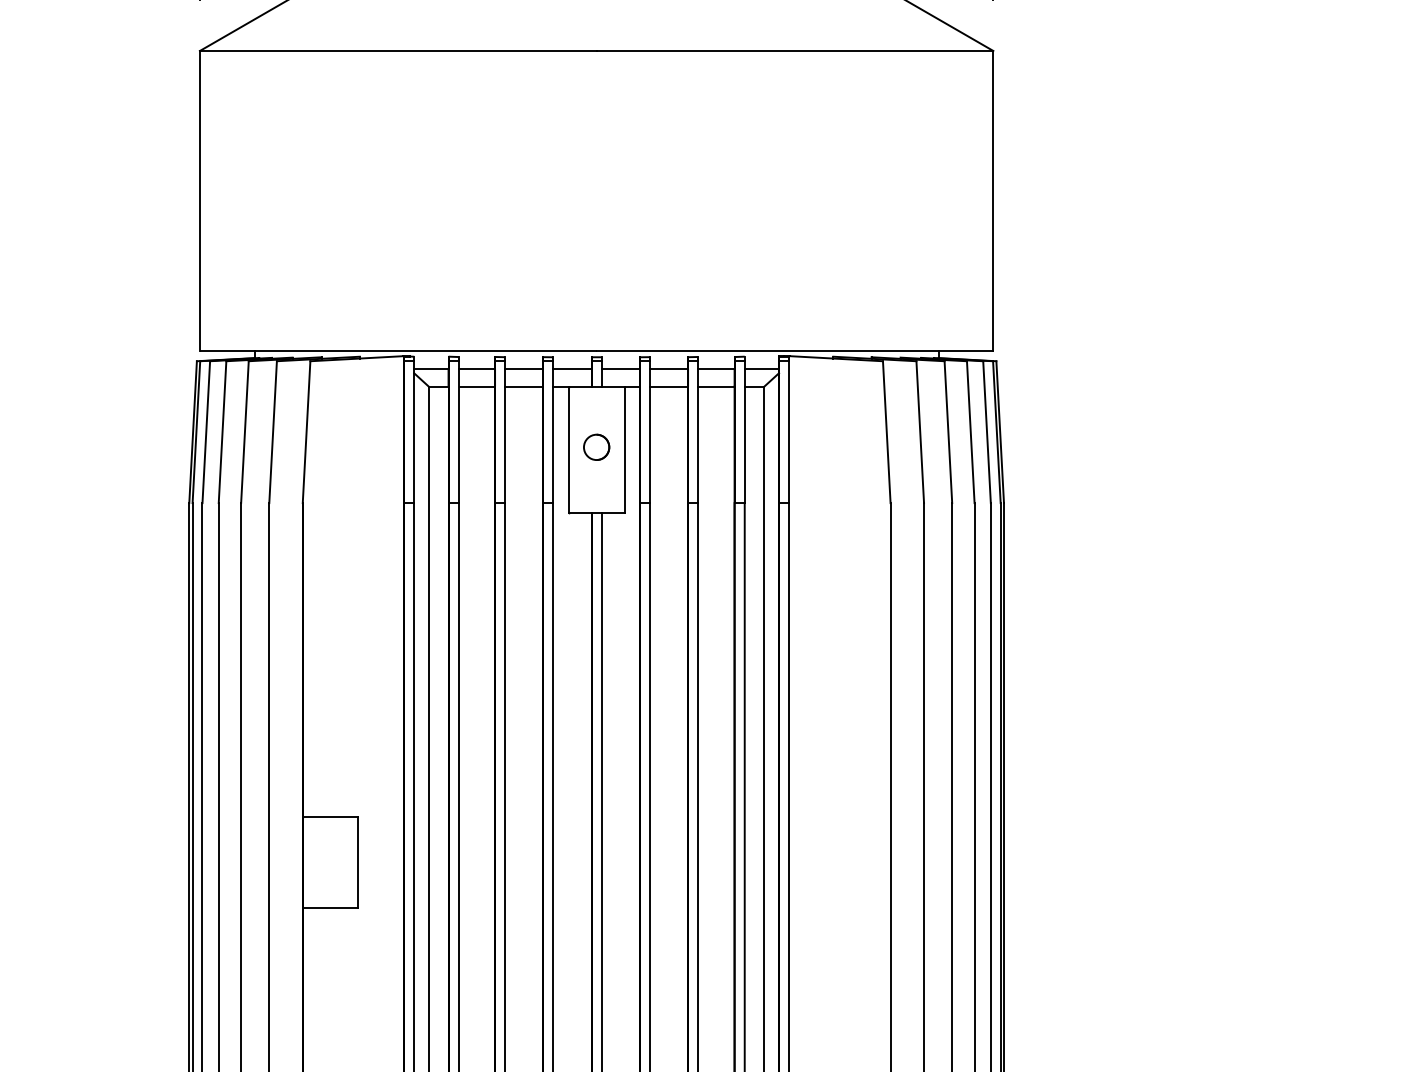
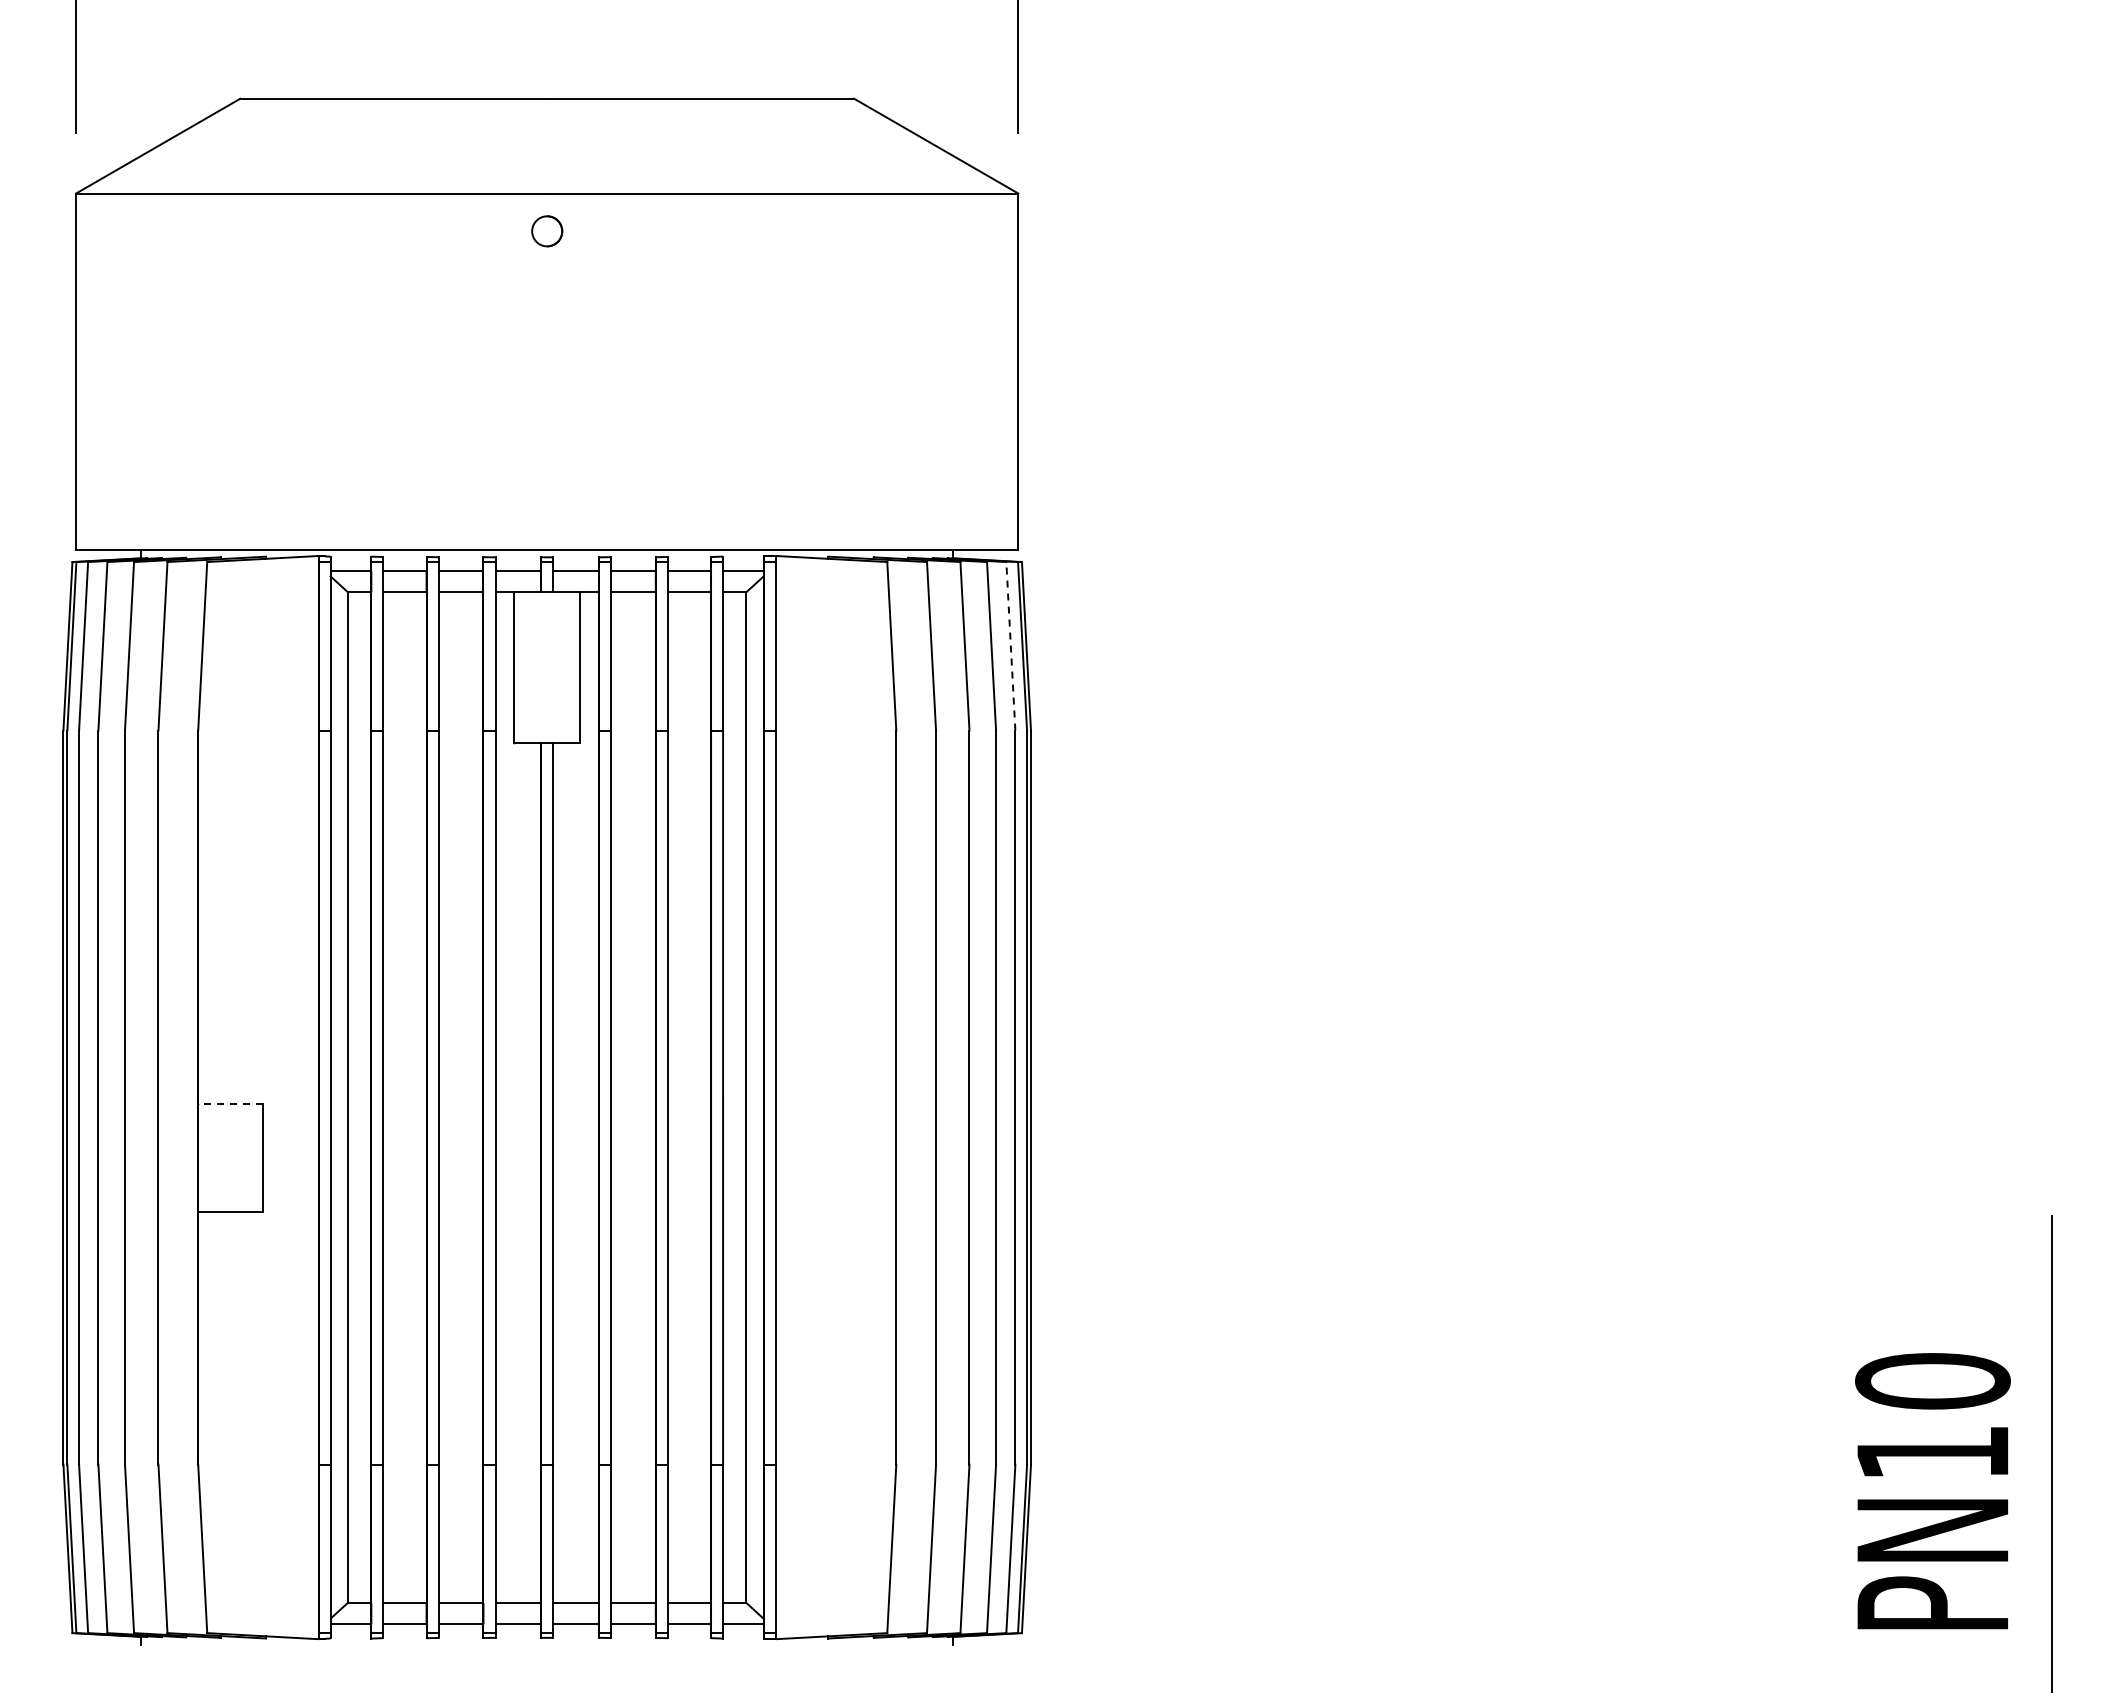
line: (986, 431) -> (1010, 645), solid -> dashed
circle: (596, 447) -> (547, 231), moved
line: (329, 817) -> (230, 1103), solid -> dashed

